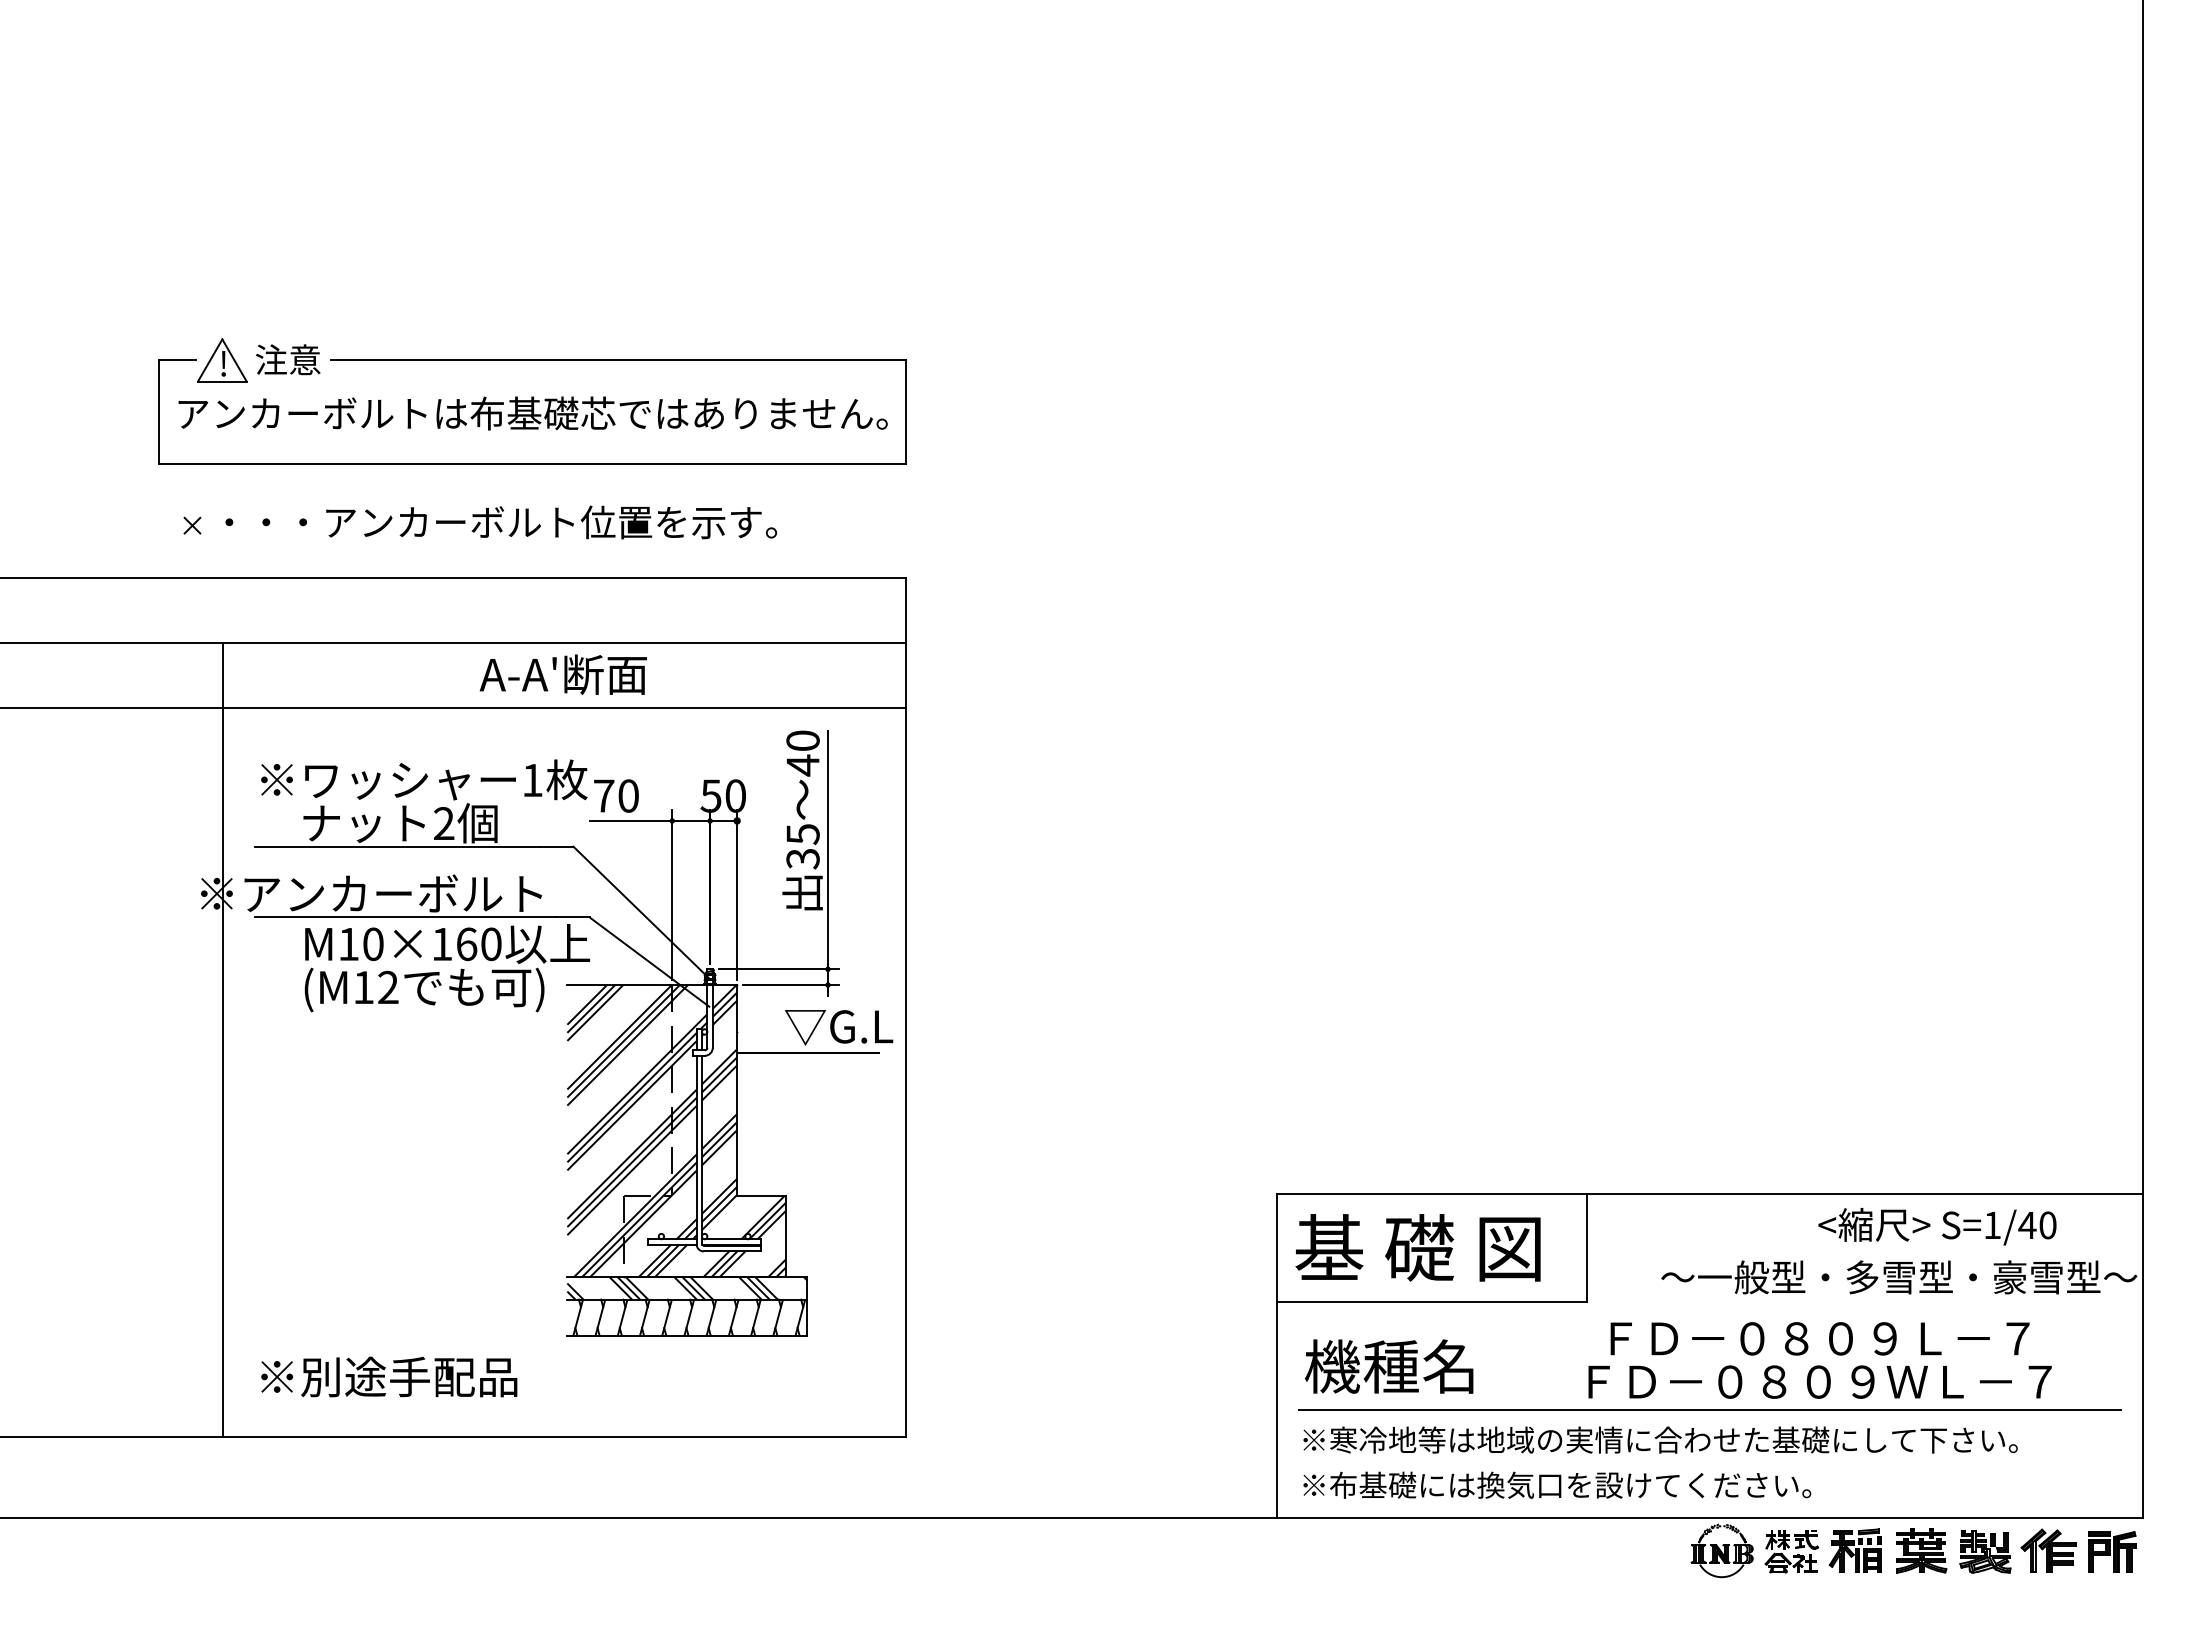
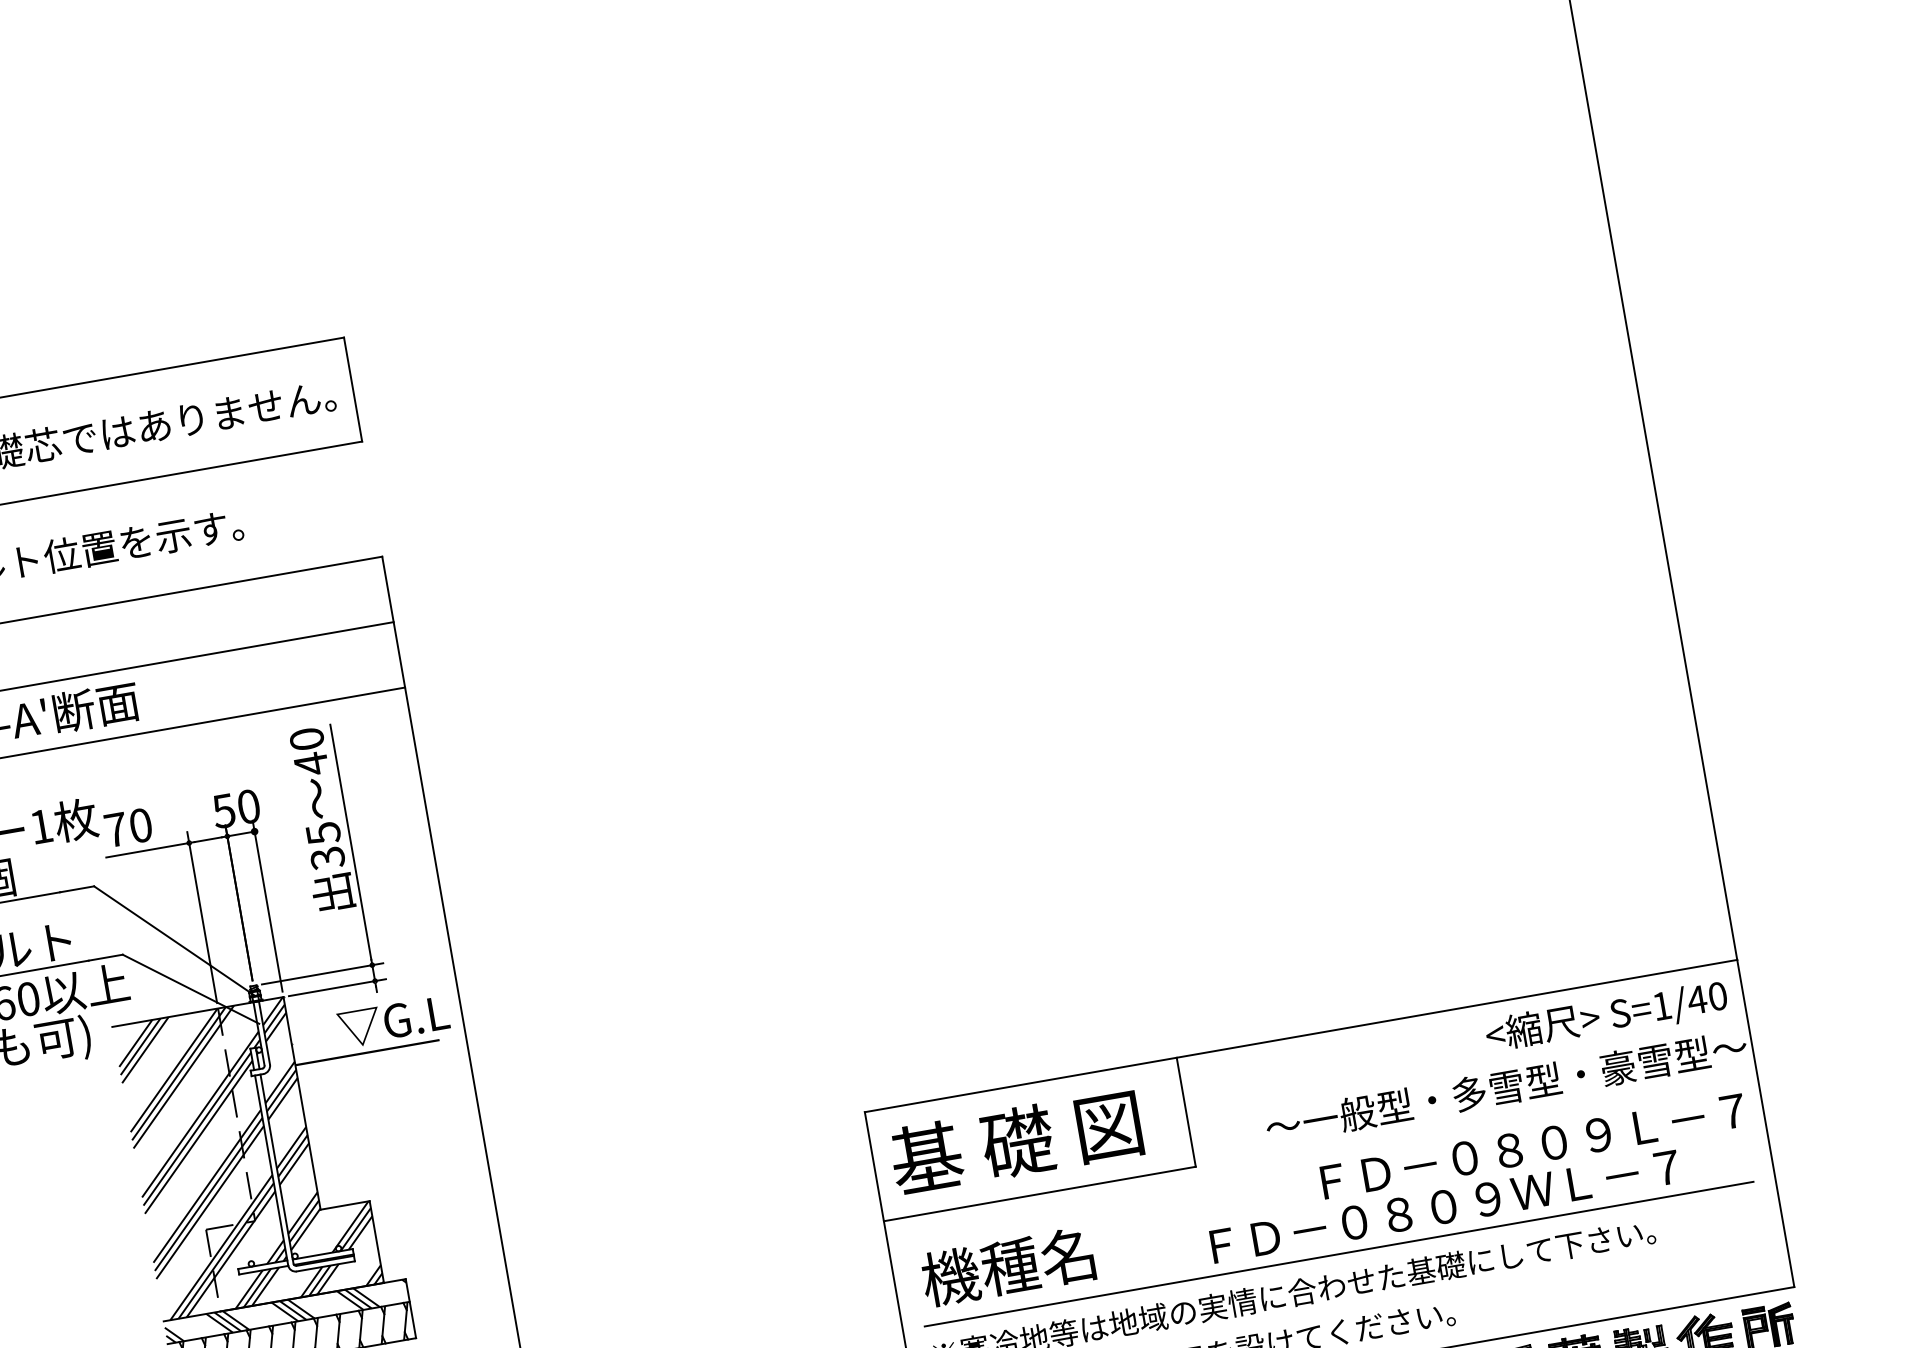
text: (1937, 1226) -> (1606, 1016), moved
text: (1819, 1338) -> (1532, 1146), moved

